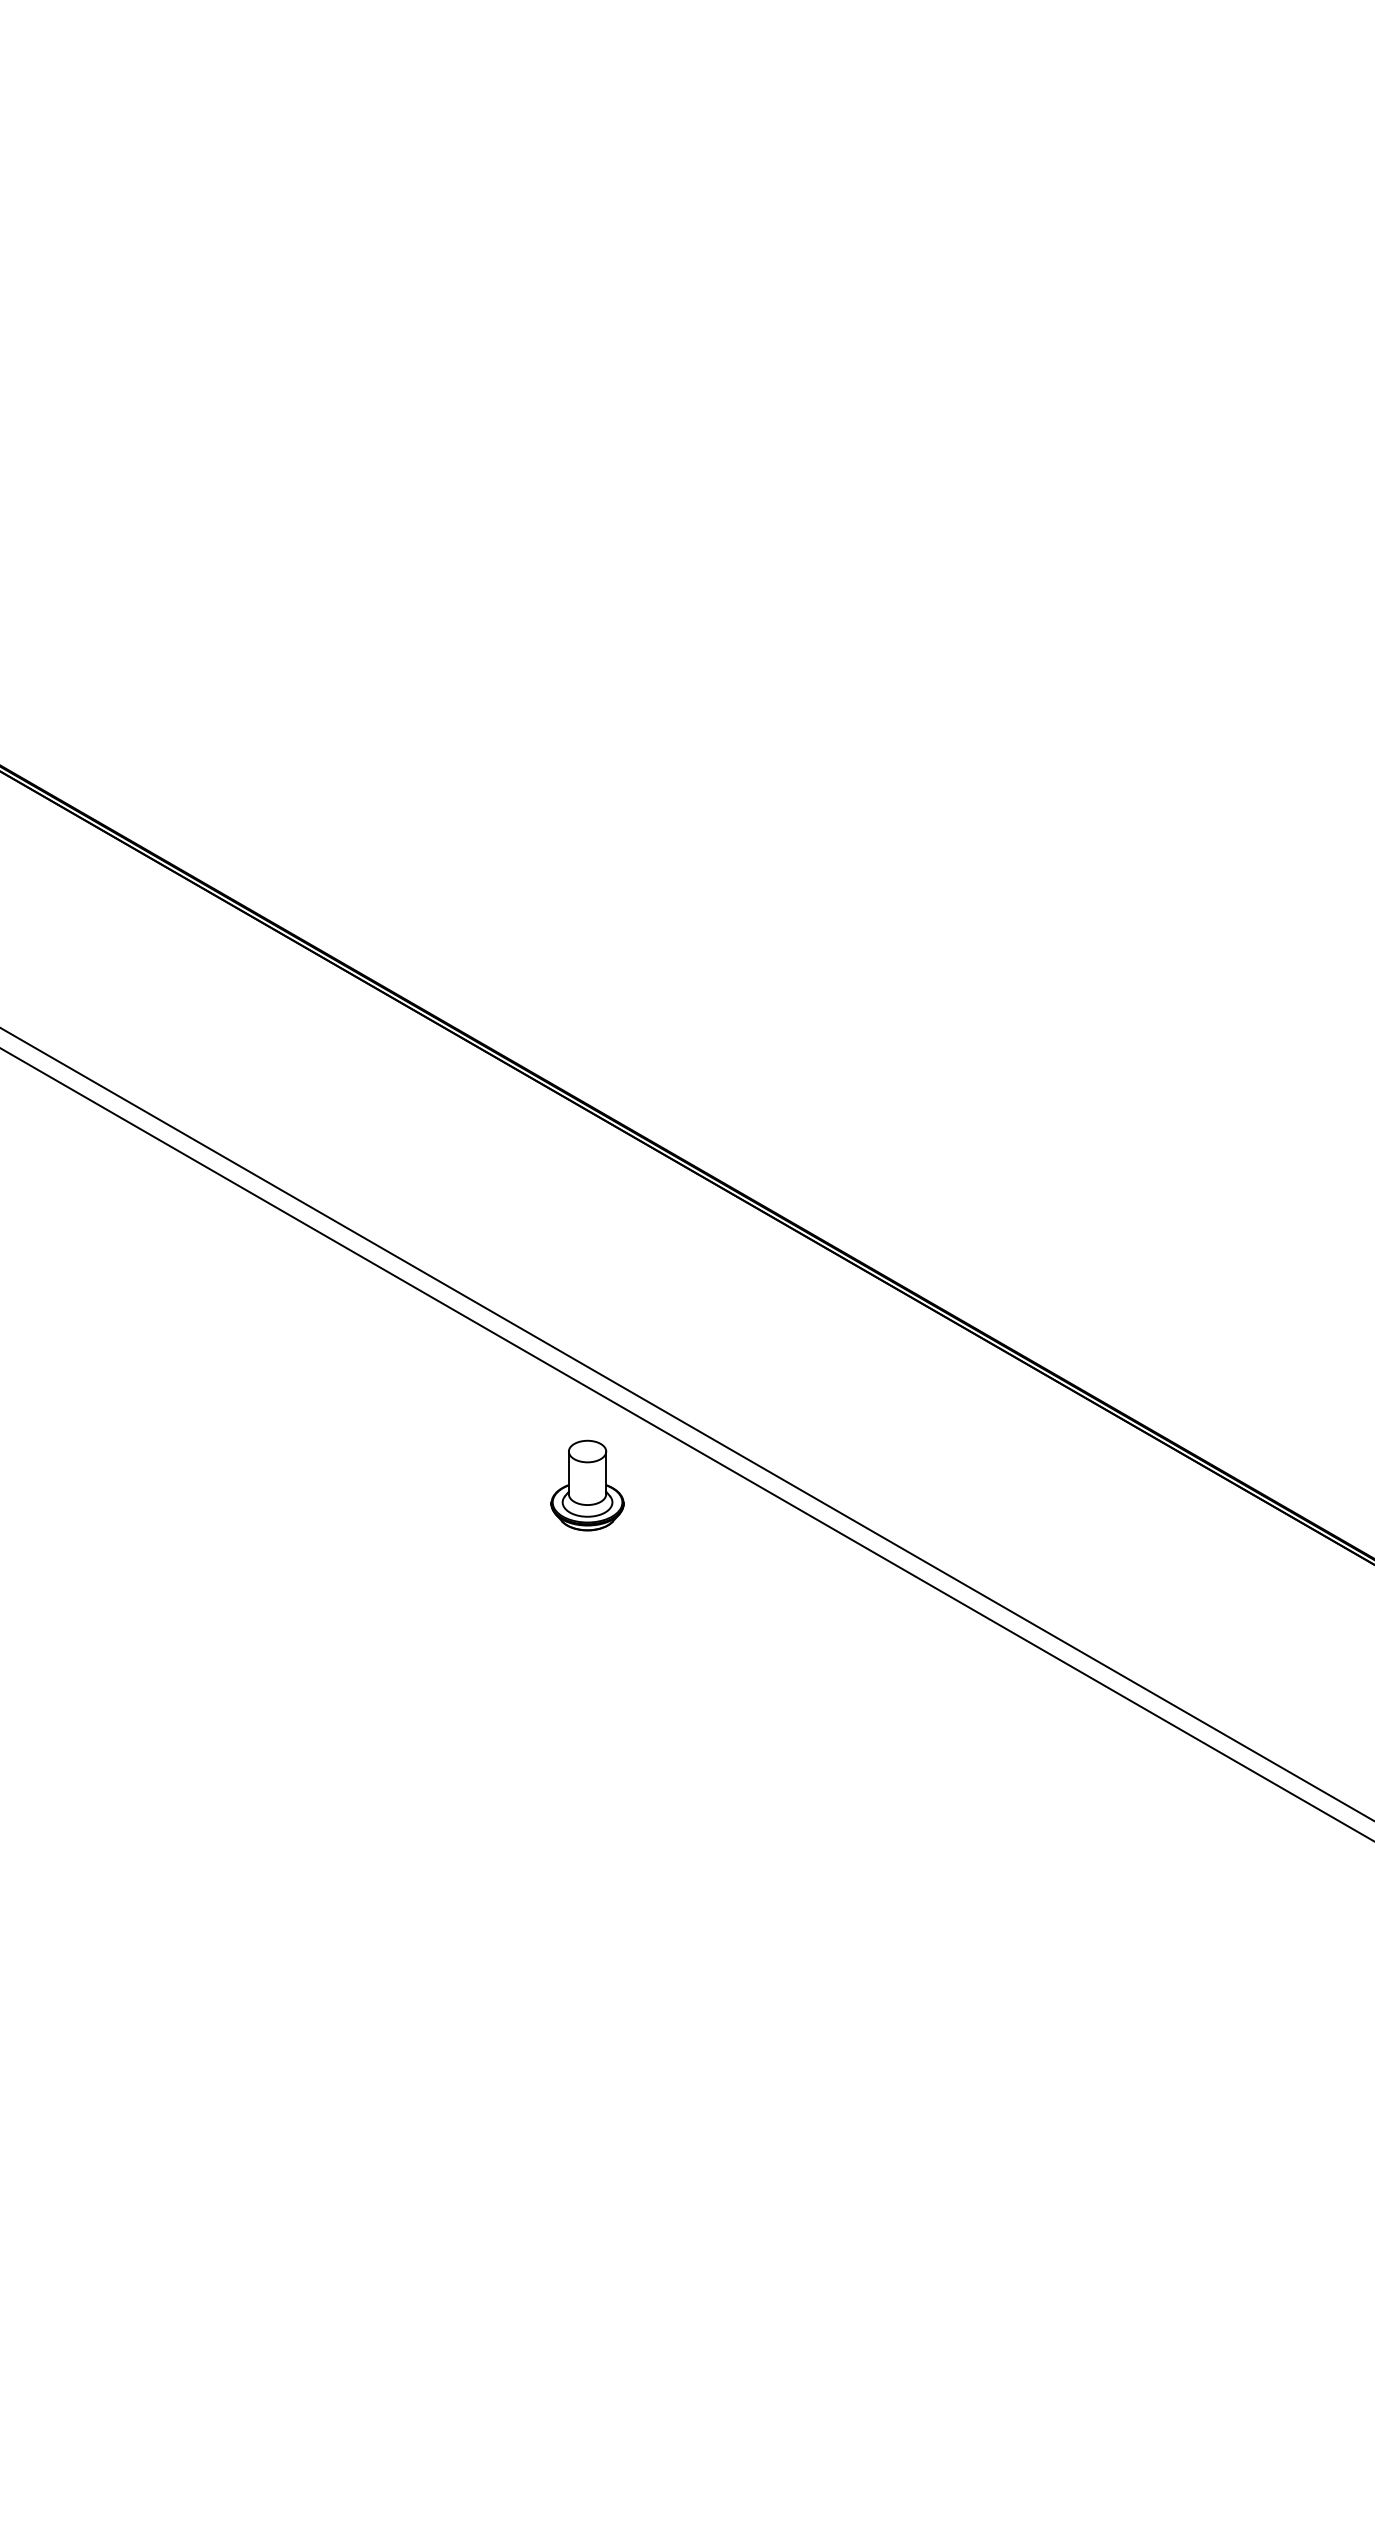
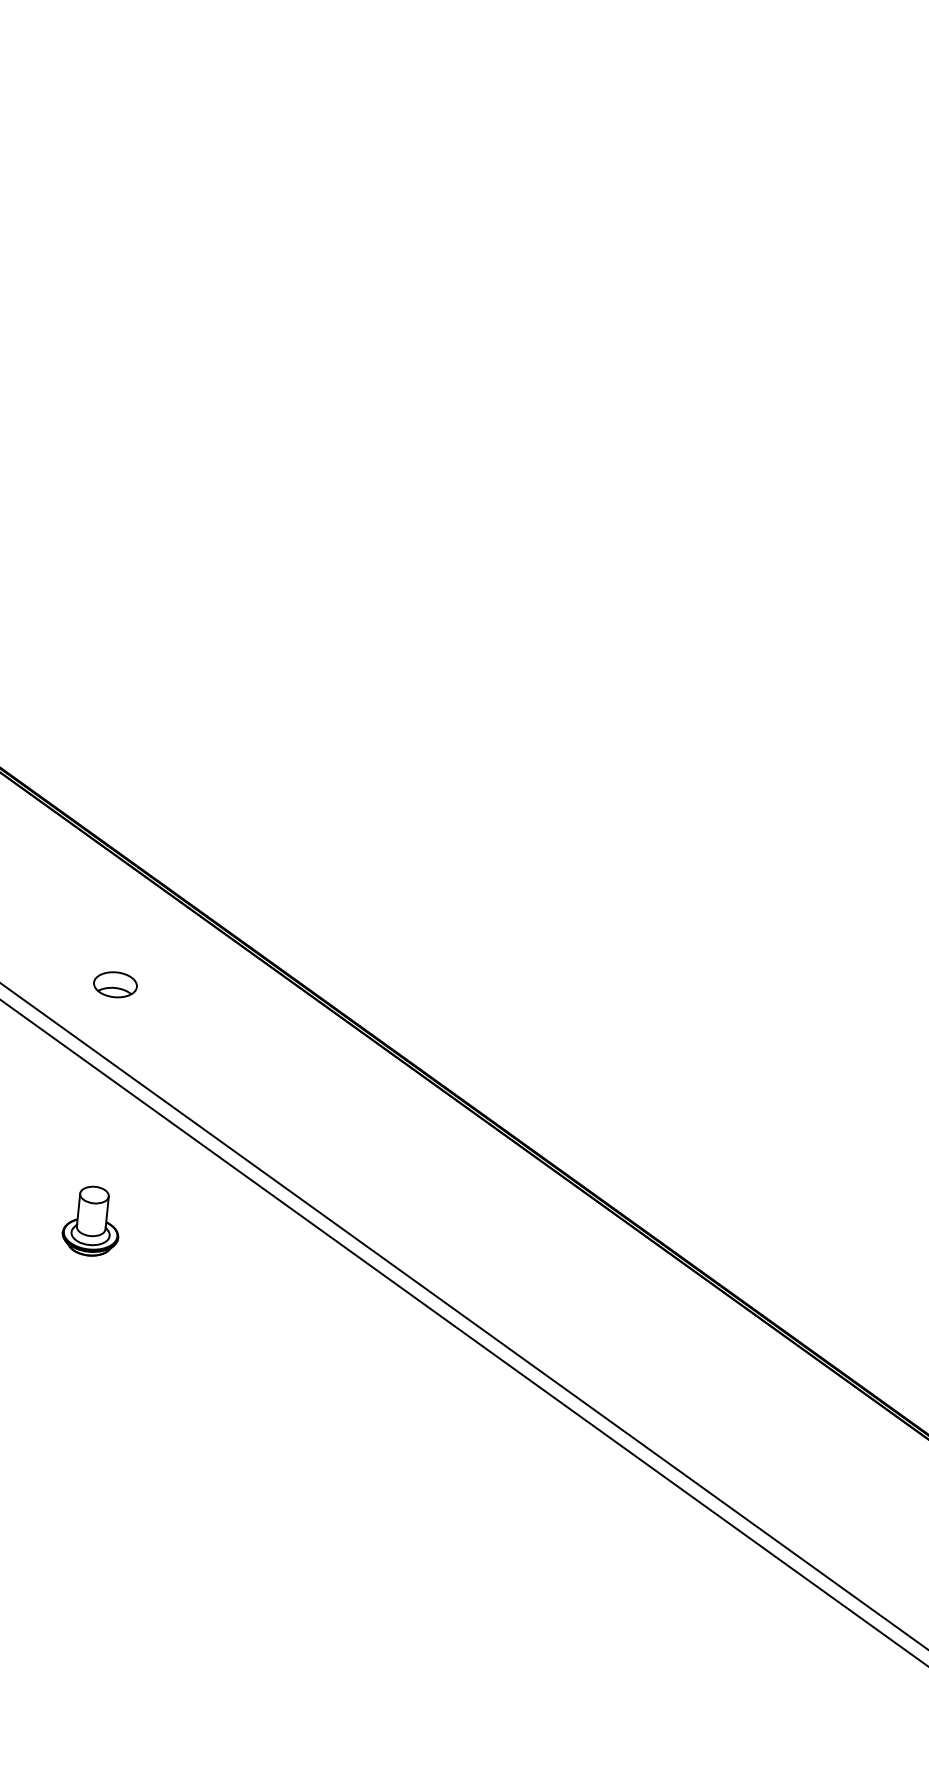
part: (429, 1177) -> (115, 985), added
part: (587, 1485) -> (91, 1221), moved

